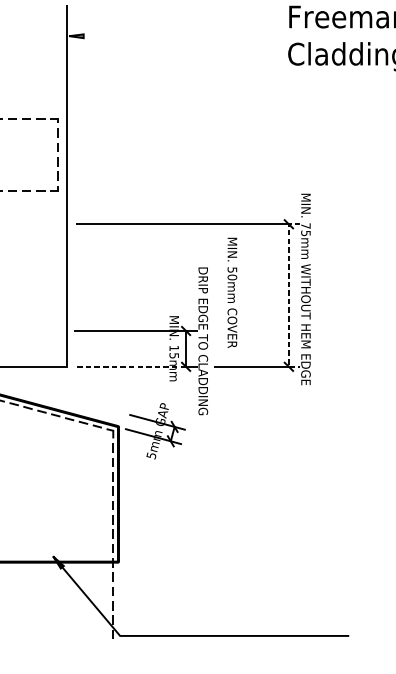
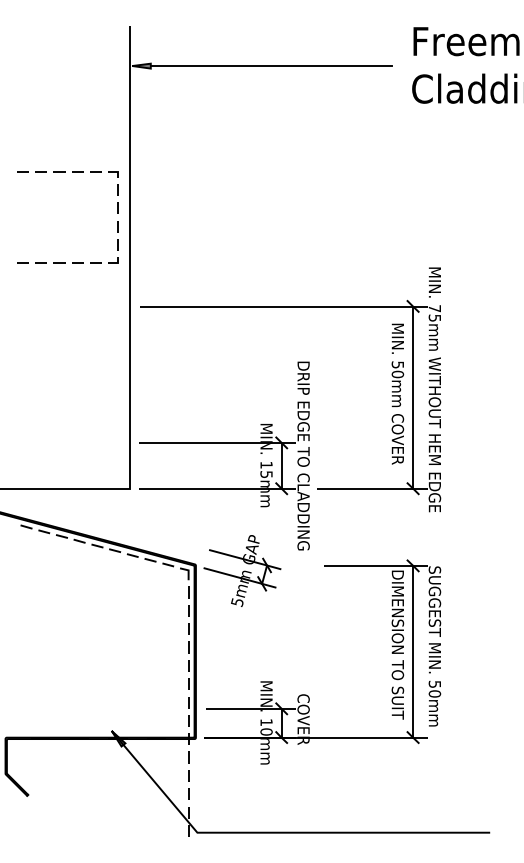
line: (178, 36) -> (271, 66), added
text: (232, 292) -> (397, 393), moved
line: (289, 296) -> (413, 398), dashed -> solid
line: (129, 366) -> (209, 488), dashed -> solid
part: (205, 527) -> (306, 694), added

